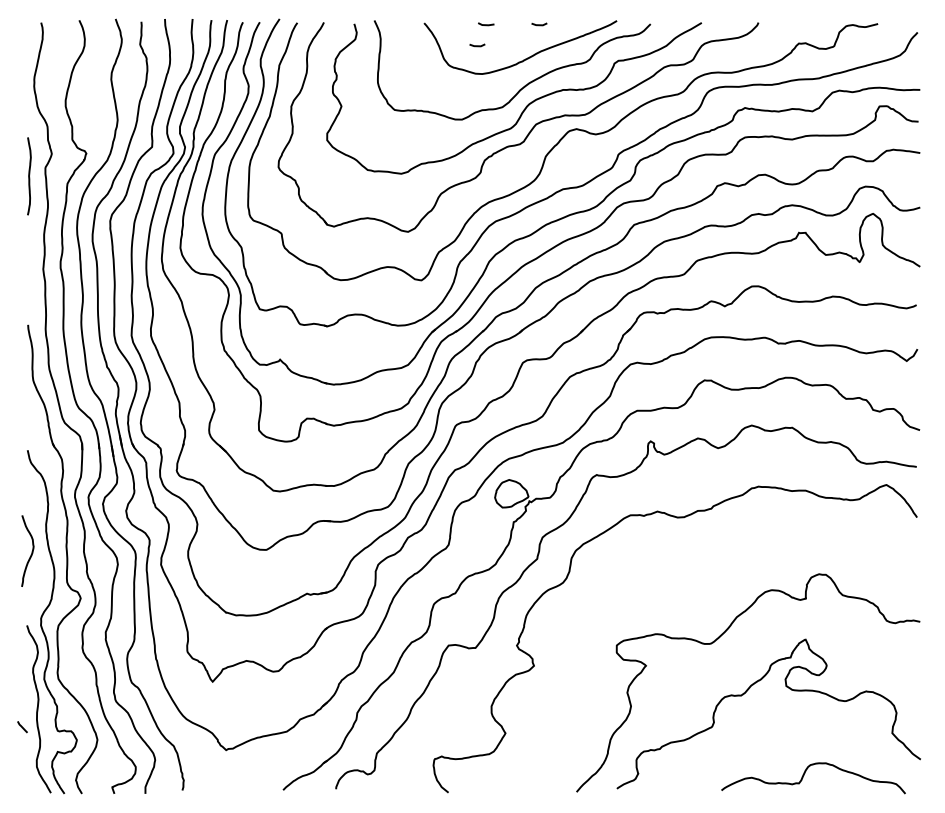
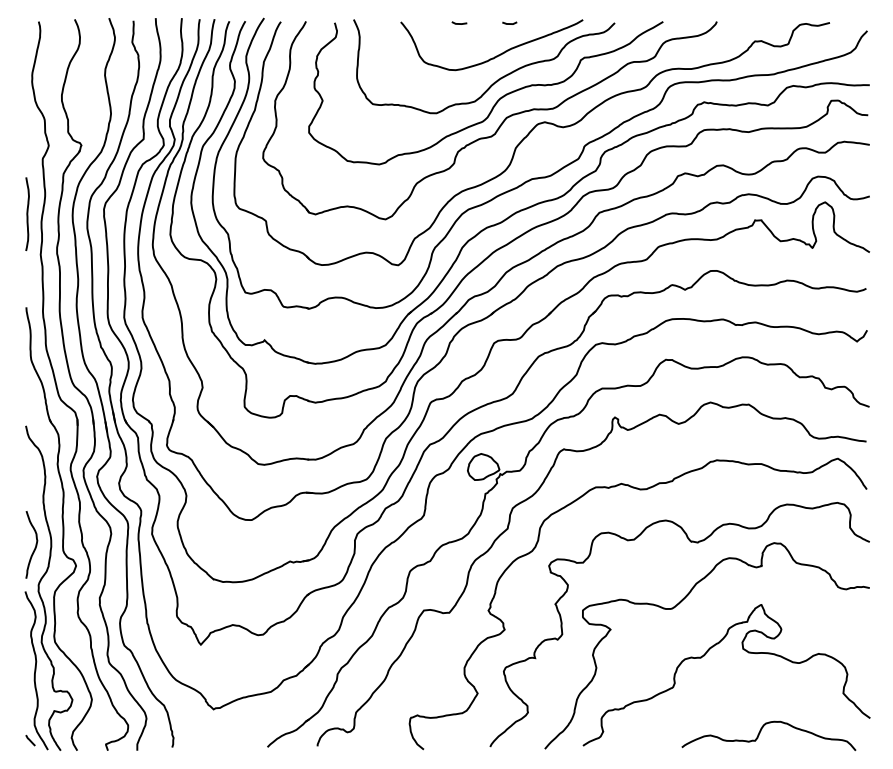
line: (477, 45) -> (451, 43), removed
curve: (29, 176) -> (27, 214), moved
curve: (31, 551) -> (35, 545), moved
curve: (735, 574) -> (695, 543), added
line: (22, 727) -> (30, 740), moved

